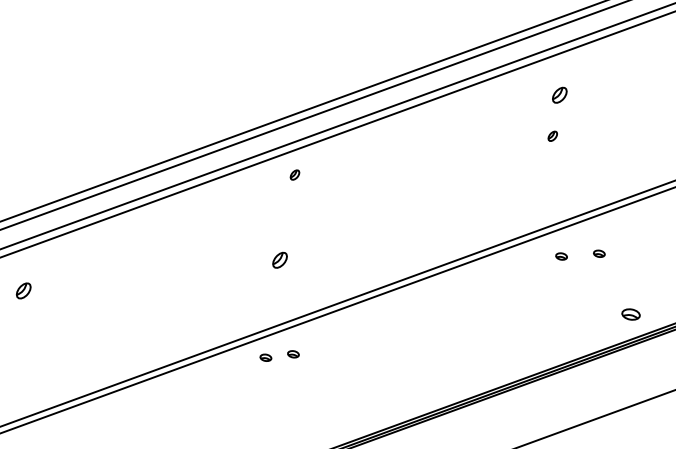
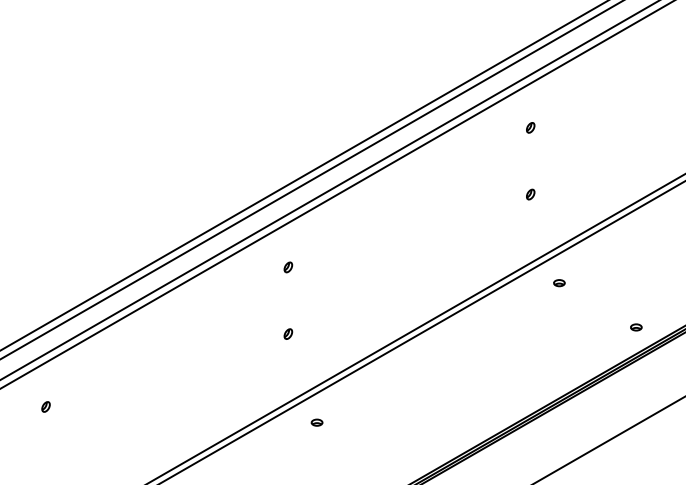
part: (559, 94) -> (530, 127), size x0.62
part: (552, 136) -> (530, 194), moved
part: (295, 175) -> (288, 267), moved
part: (599, 254) -> (595, 274), removed
part: (280, 259) -> (288, 333), size x0.62
part: (23, 290) -> (45, 406), size x0.62
part: (631, 314) -> (636, 327), size x0.62
part: (265, 357) -> (290, 430), removed

